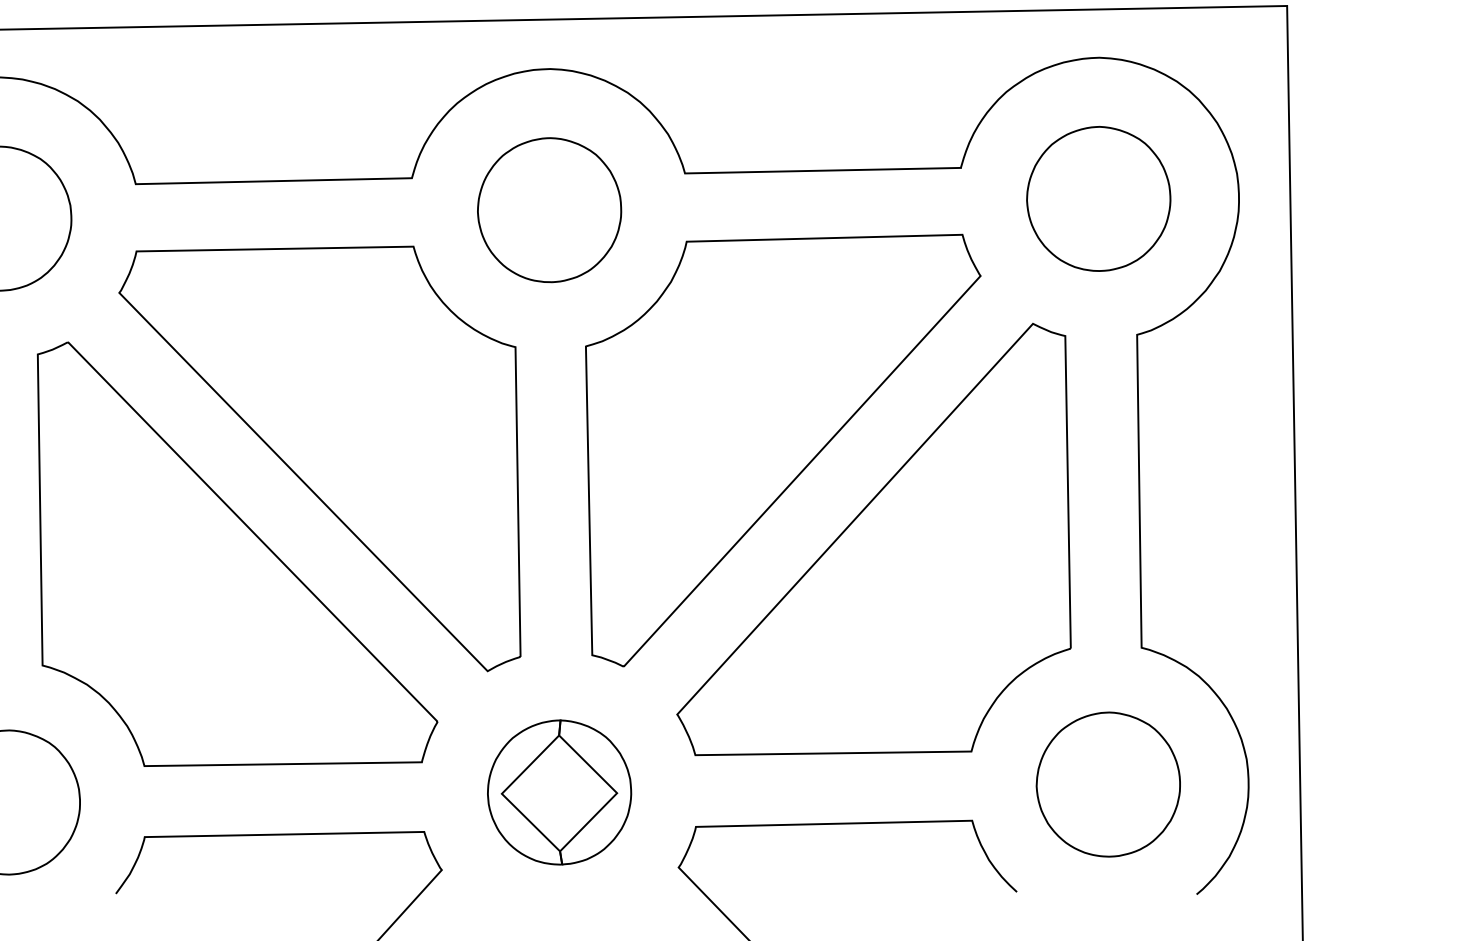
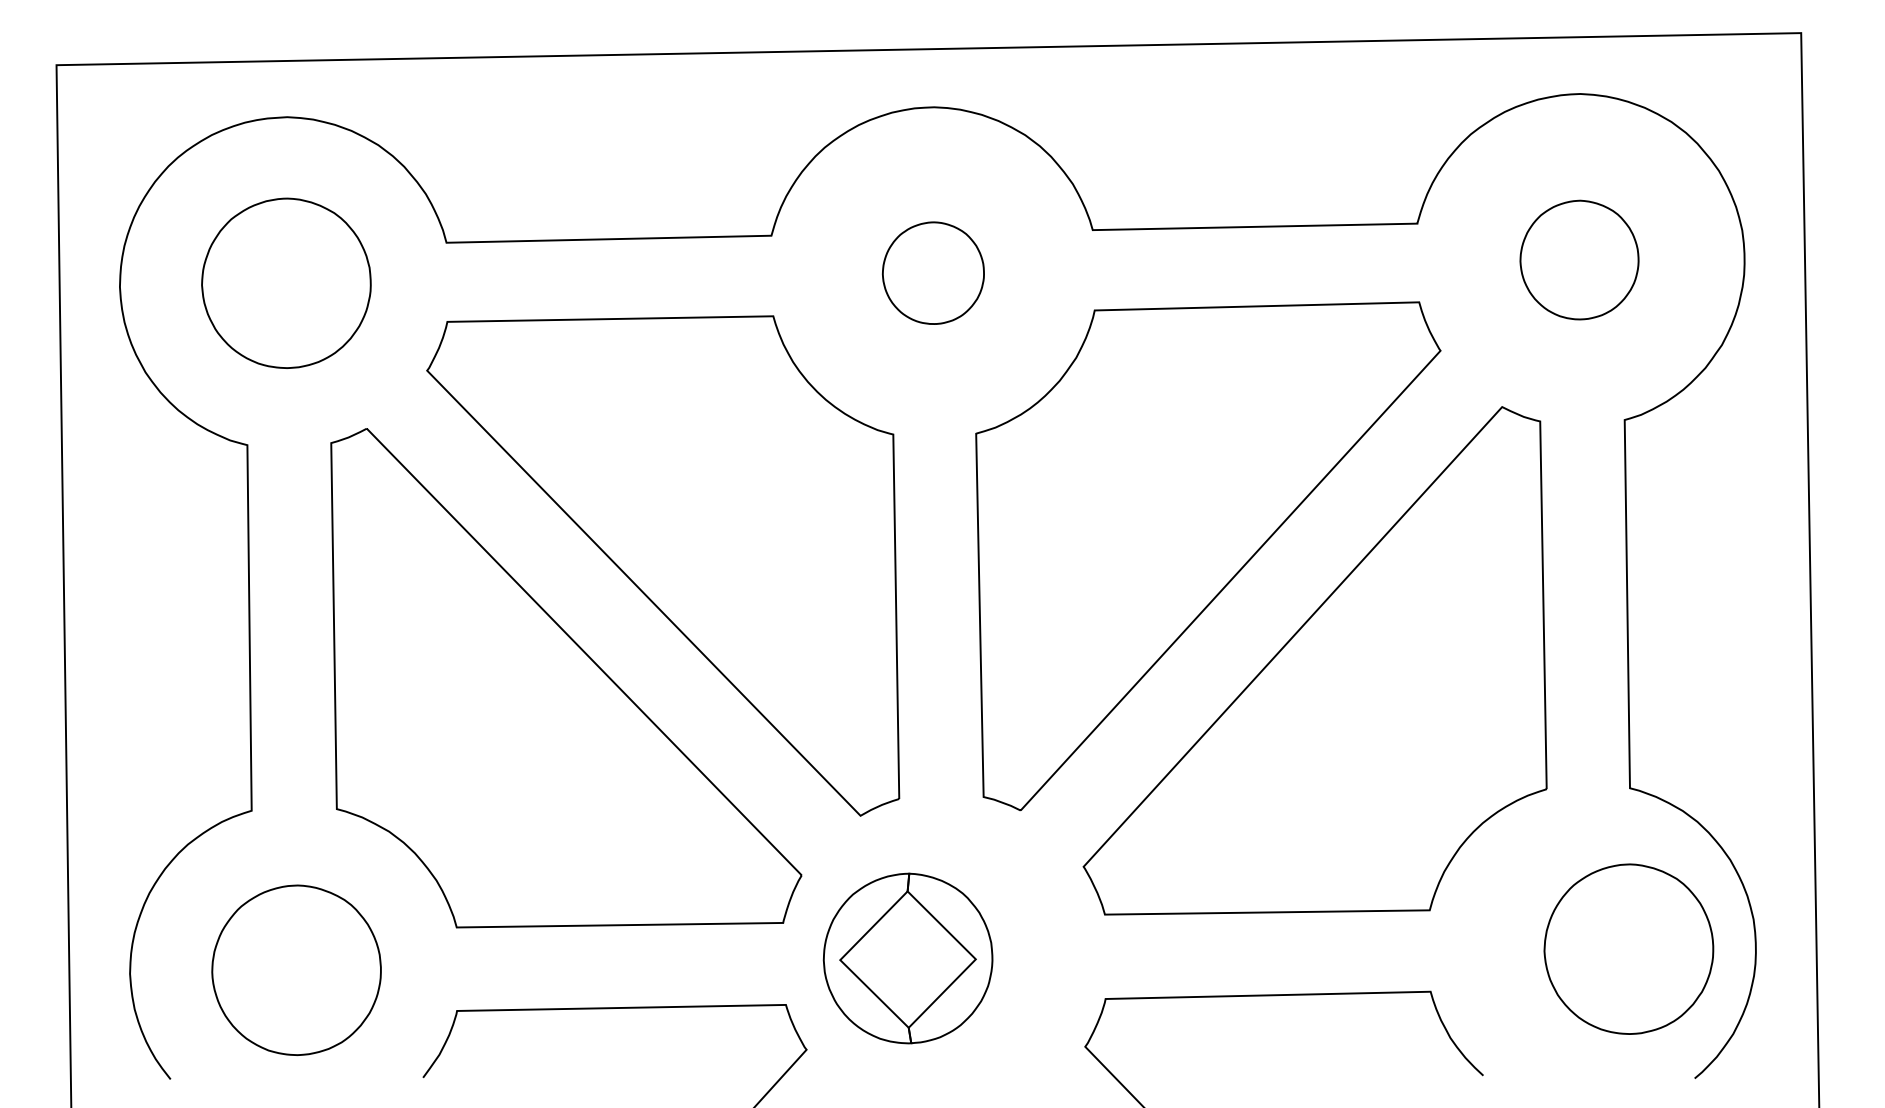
part: (1098, 198) -> (1579, 259), size x0.7
part: (549, 209) -> (933, 272), size x0.6
part: (1108, 783) -> (1628, 948), moved
part: (559, 792) -> (907, 958), moved

